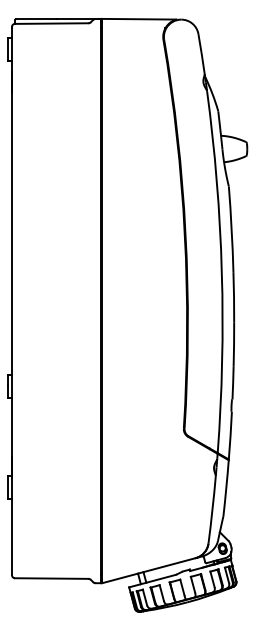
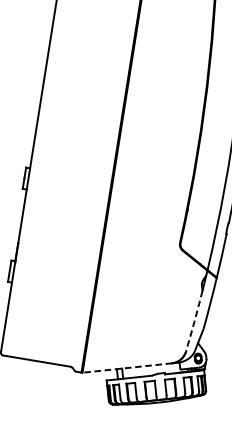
arc: (212, 509) -> (194, 321), solid -> dashed
line: (148, 570) -> (126, 367), solid -> dashed

